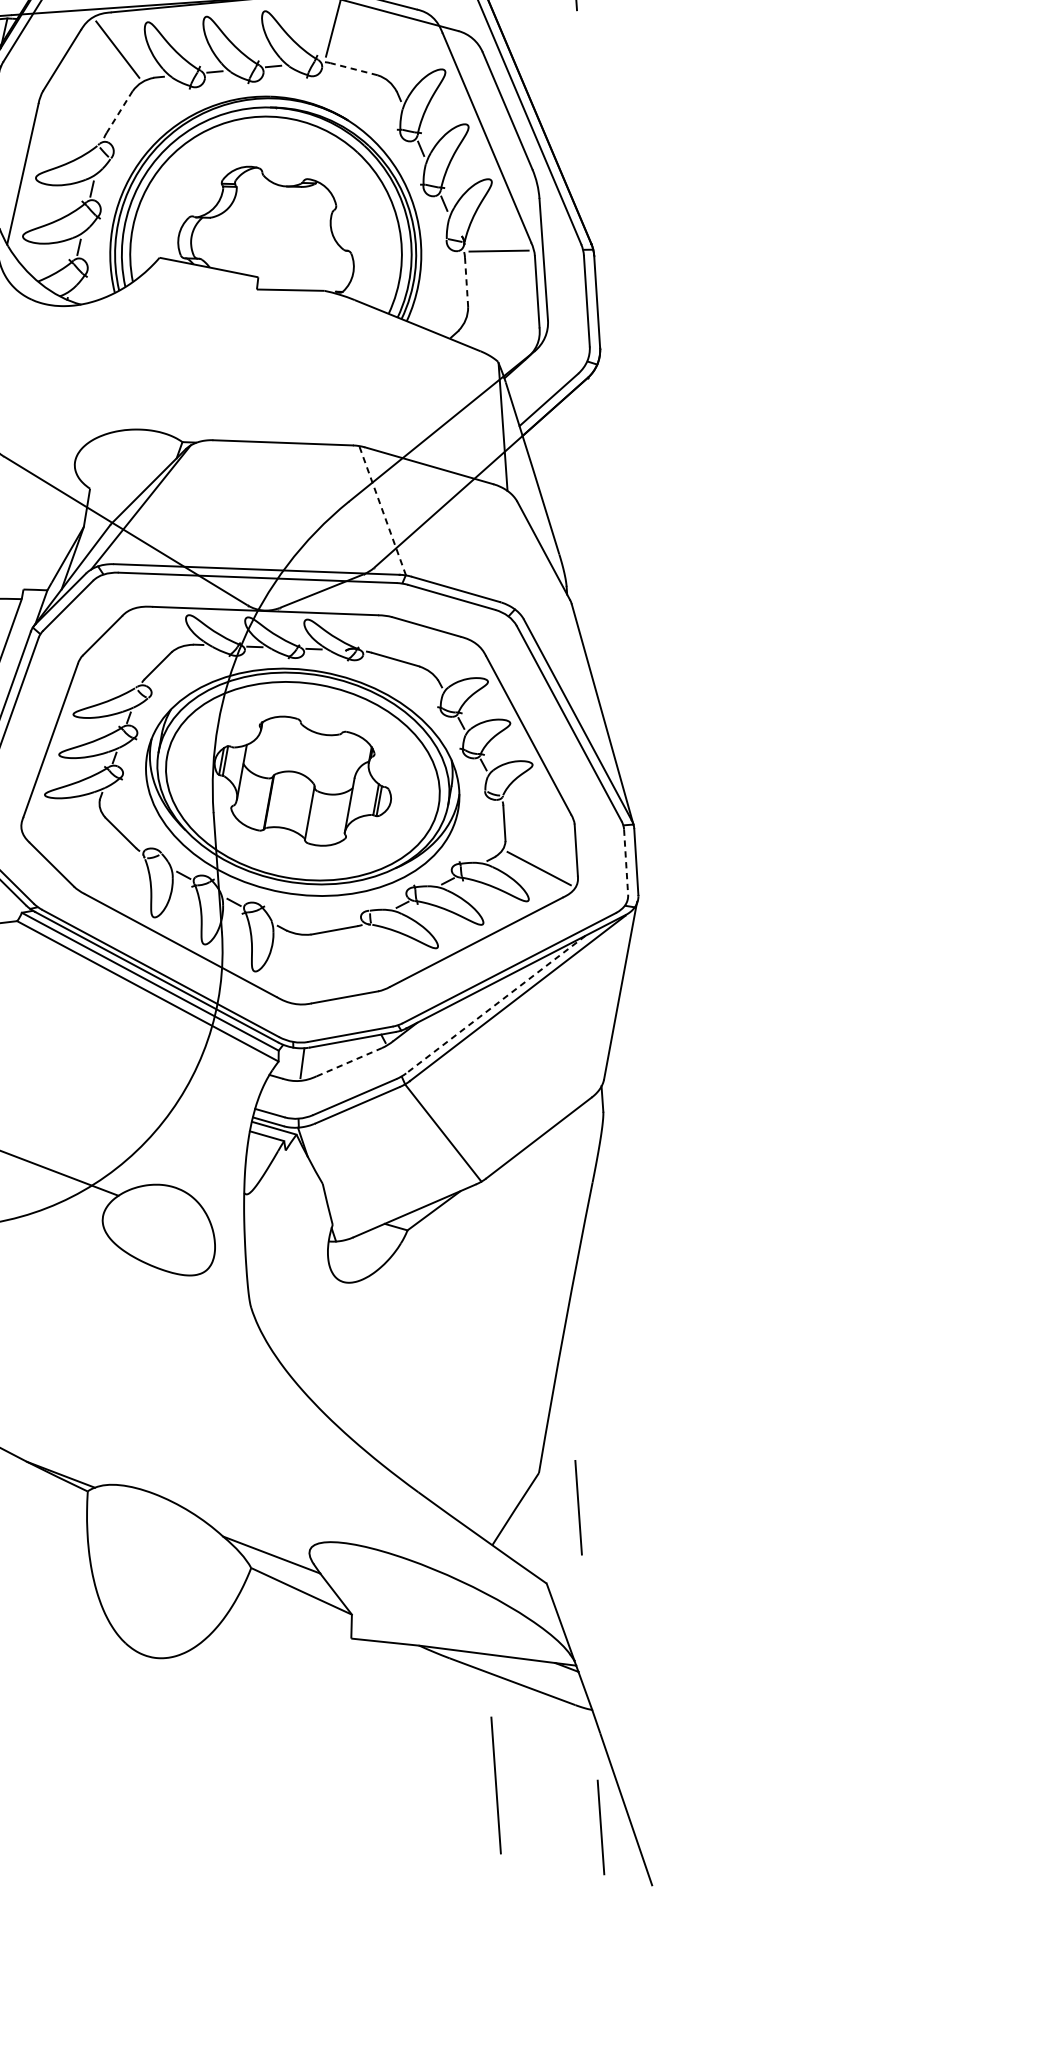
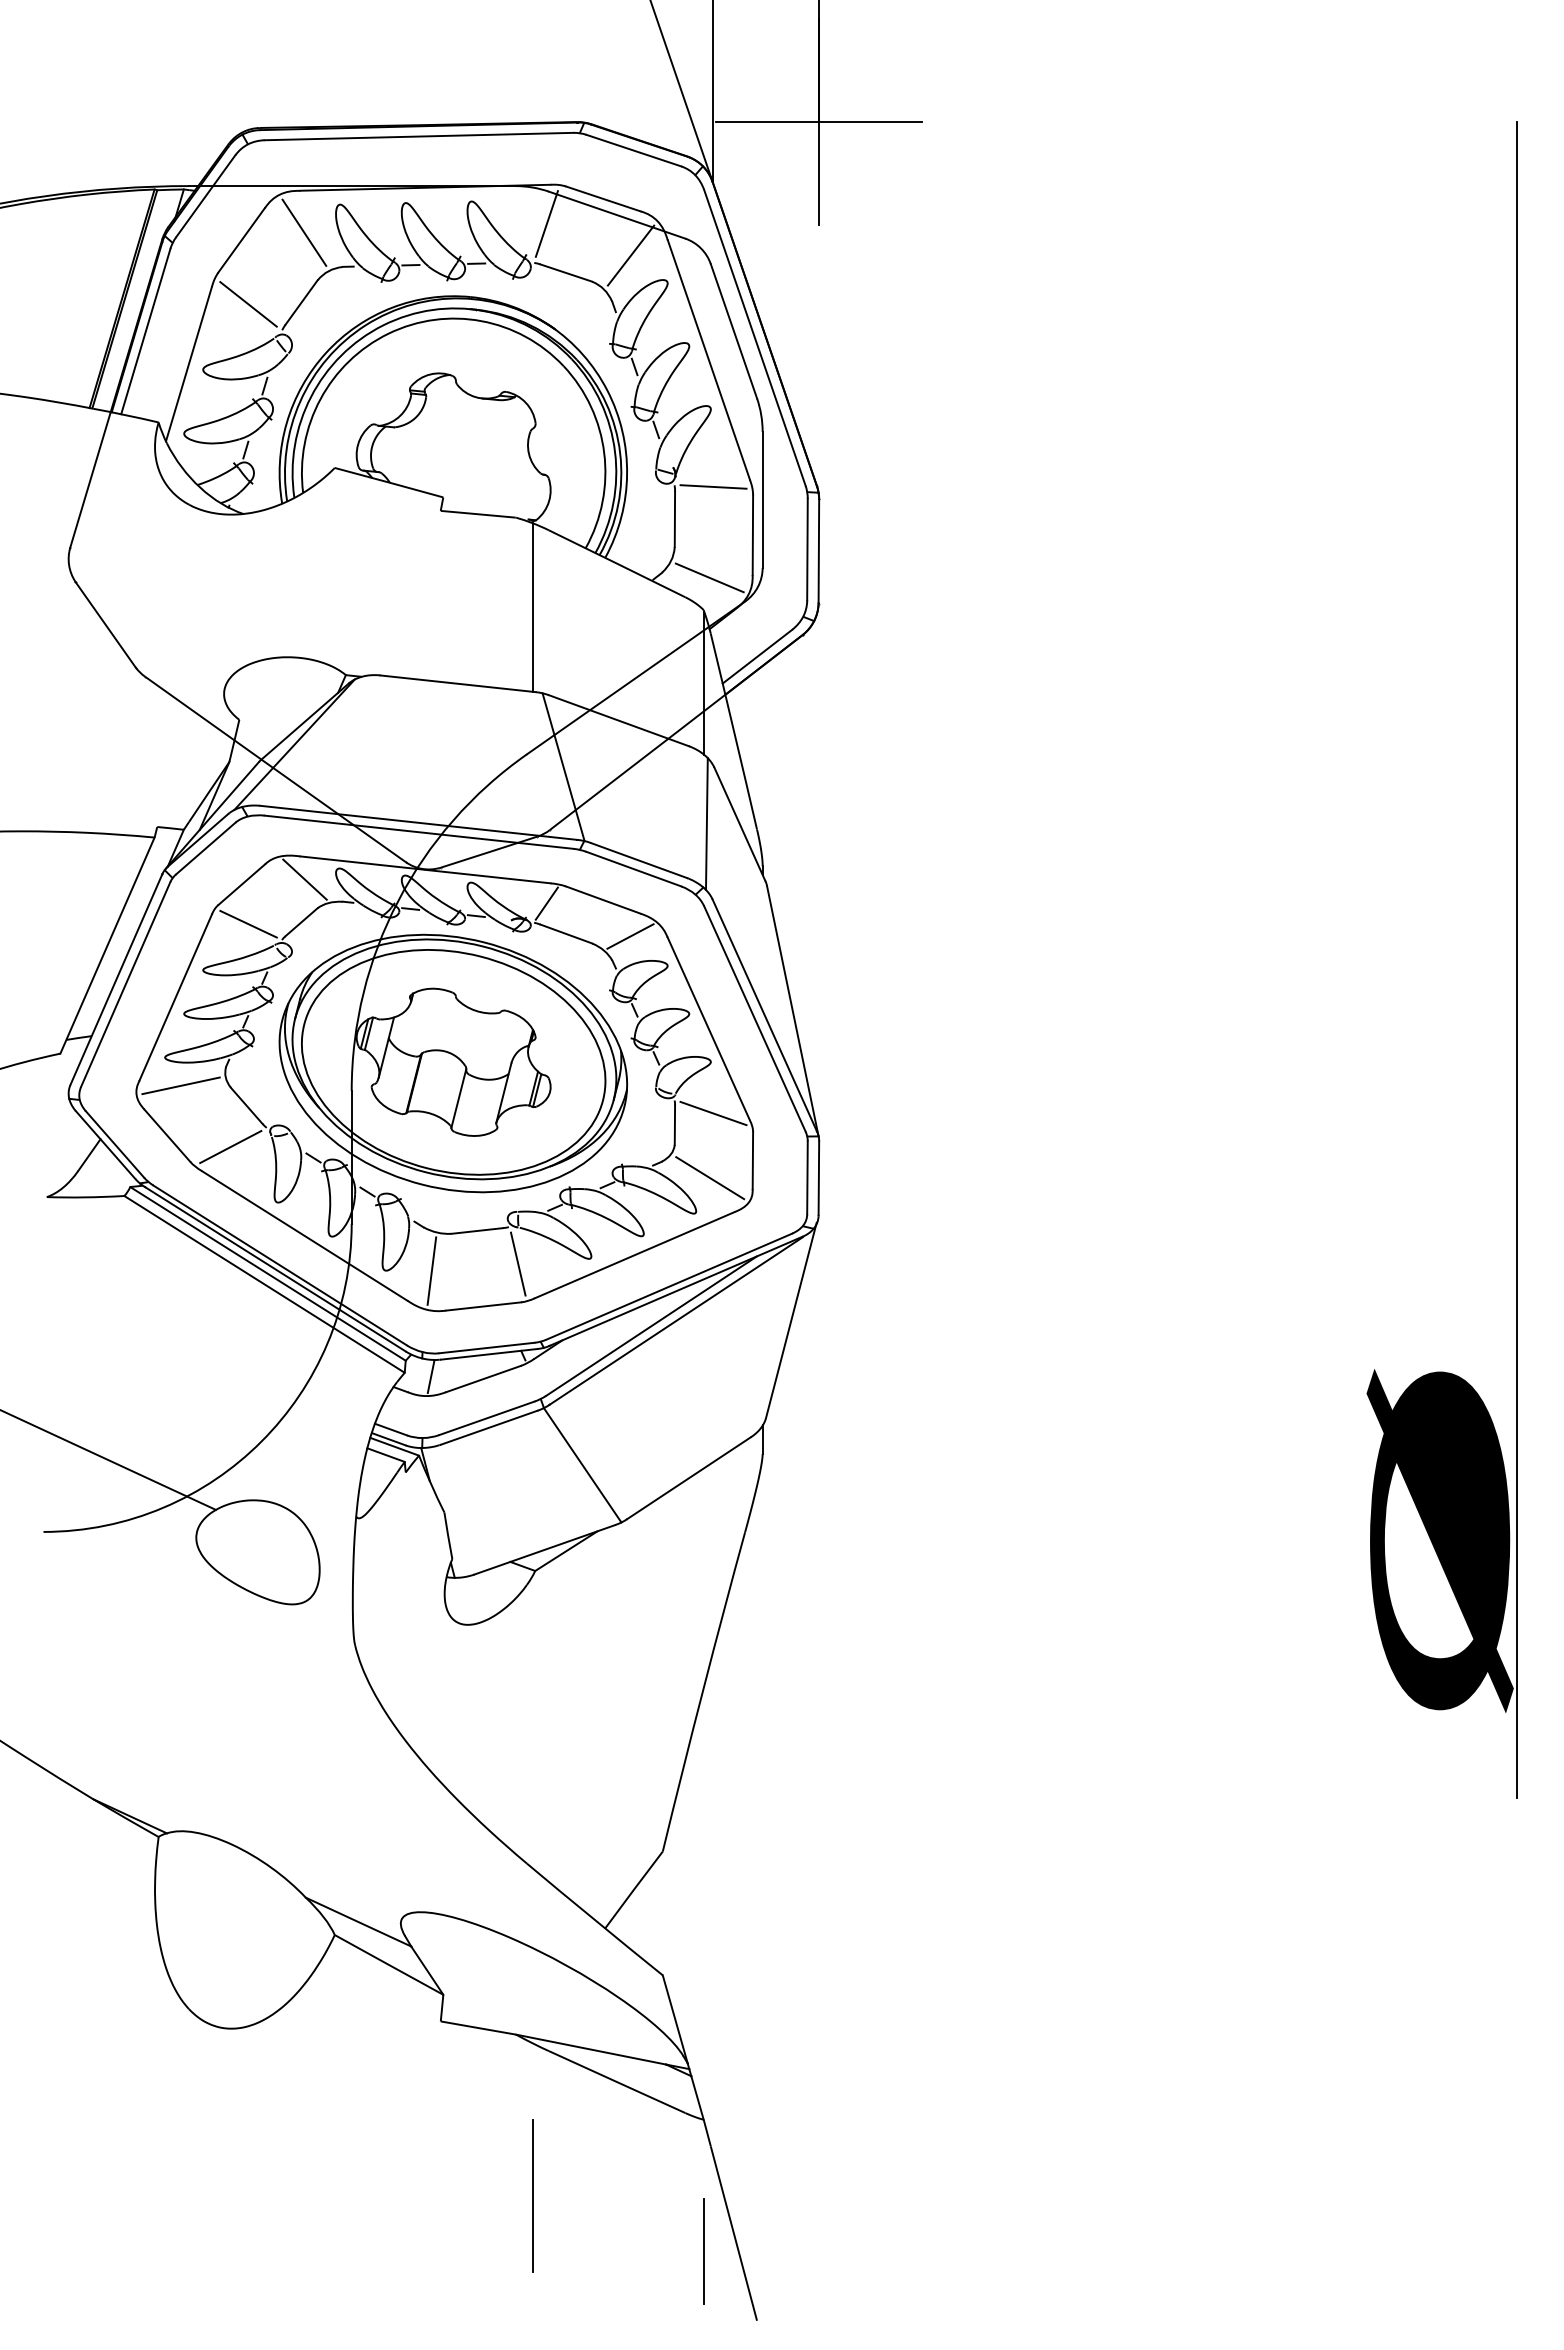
line: (410, 49) -> (630, 255), added
line: (353, 68) -> (565, 272), dashed -> solid
line: (119, 112) -> (301, 302), dashed -> solid
line: (72, 117) -> (248, 304), added
line: (466, 282) -> (674, 519), dashed -> solid
line: (501, 332) -> (709, 577), added
line: (344, 370) -> (532, 607), added
line: (382, 511) -> (563, 767), dashed -> solid
line: (513, 553) -> (706, 824), added
line: (158, 627) -> (304, 879), added
line: (375, 633) -> (546, 903), added
line: (452, 657) -> (630, 936), added
line: (110, 670) -> (248, 923), added
line: (538, 810) -> (713, 1113), added
line: (60, 818) -> (180, 1085), added
line: (626, 862) -> (807, 1178), dashed -> solid
line: (108, 871) -> (230, 1147), added
line: (373, 956) -> (518, 1263), added
line: (296, 968) -> (431, 1270), added
line: (495, 1004) -> (650, 1326), dashed -> solid
line: (349, 1062) -> (483, 1379), dashed -> solid
line: (577, 1507) -> (703, 1893), removed
line: (495, 1784) -> (532, 2195), moved

